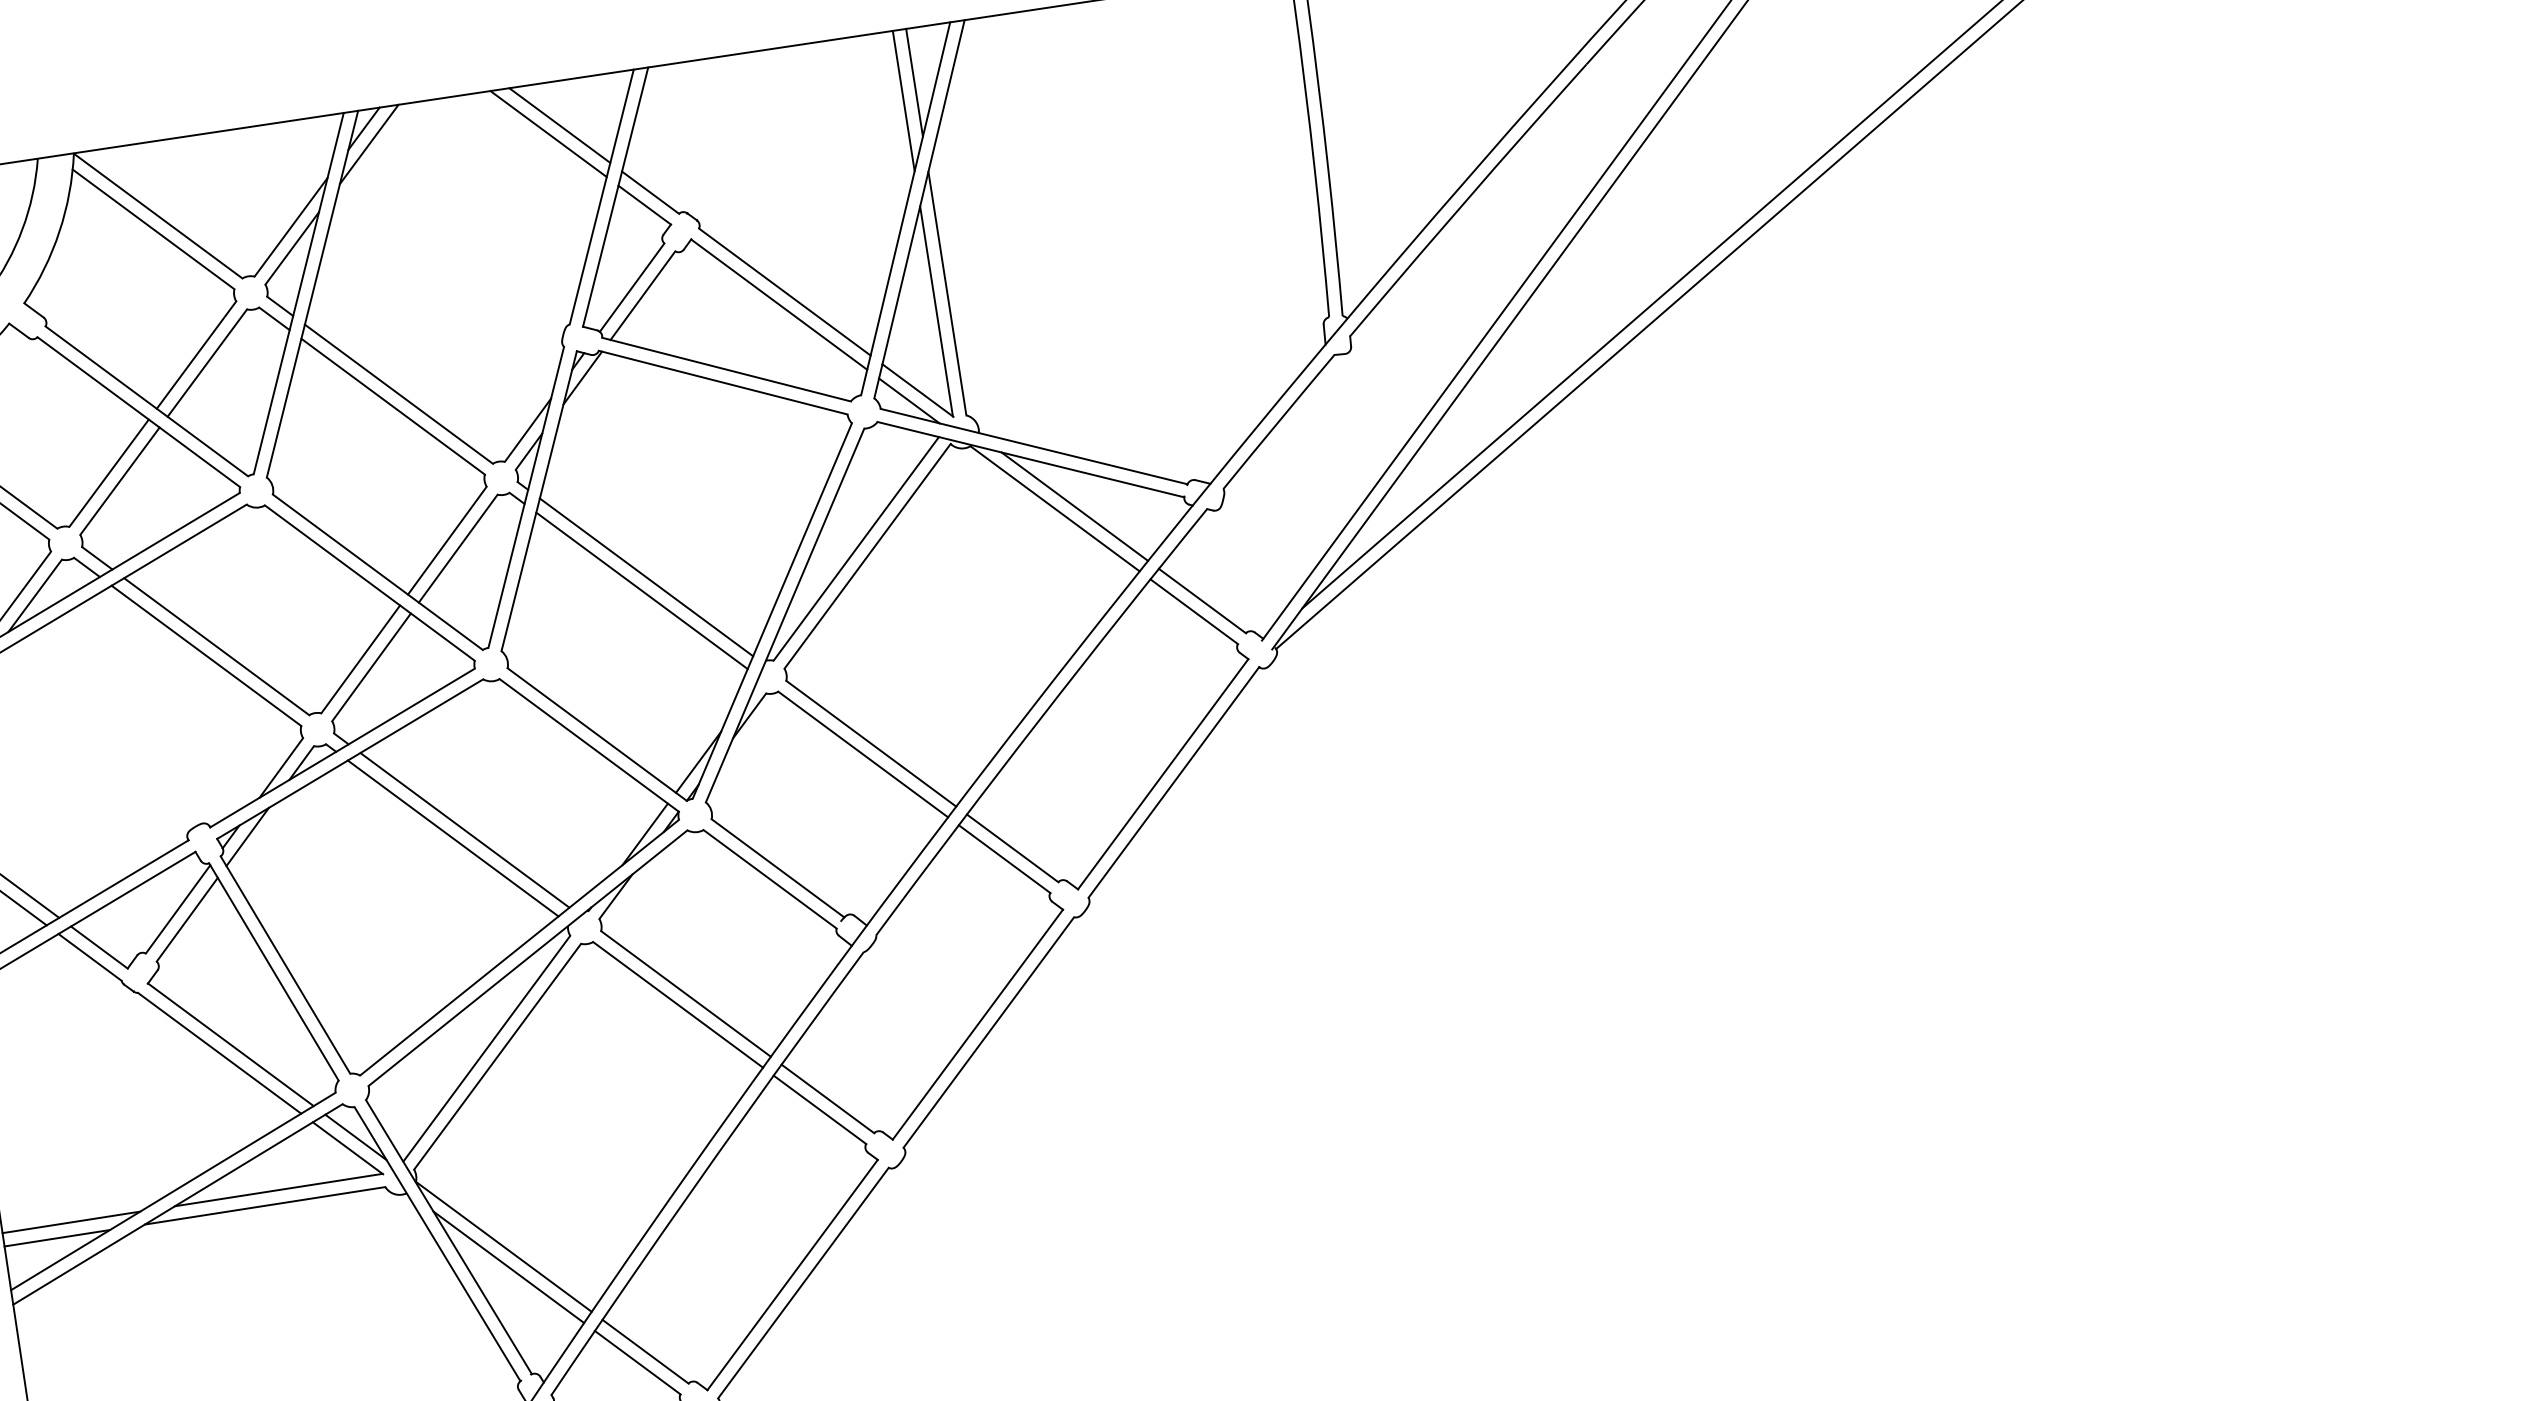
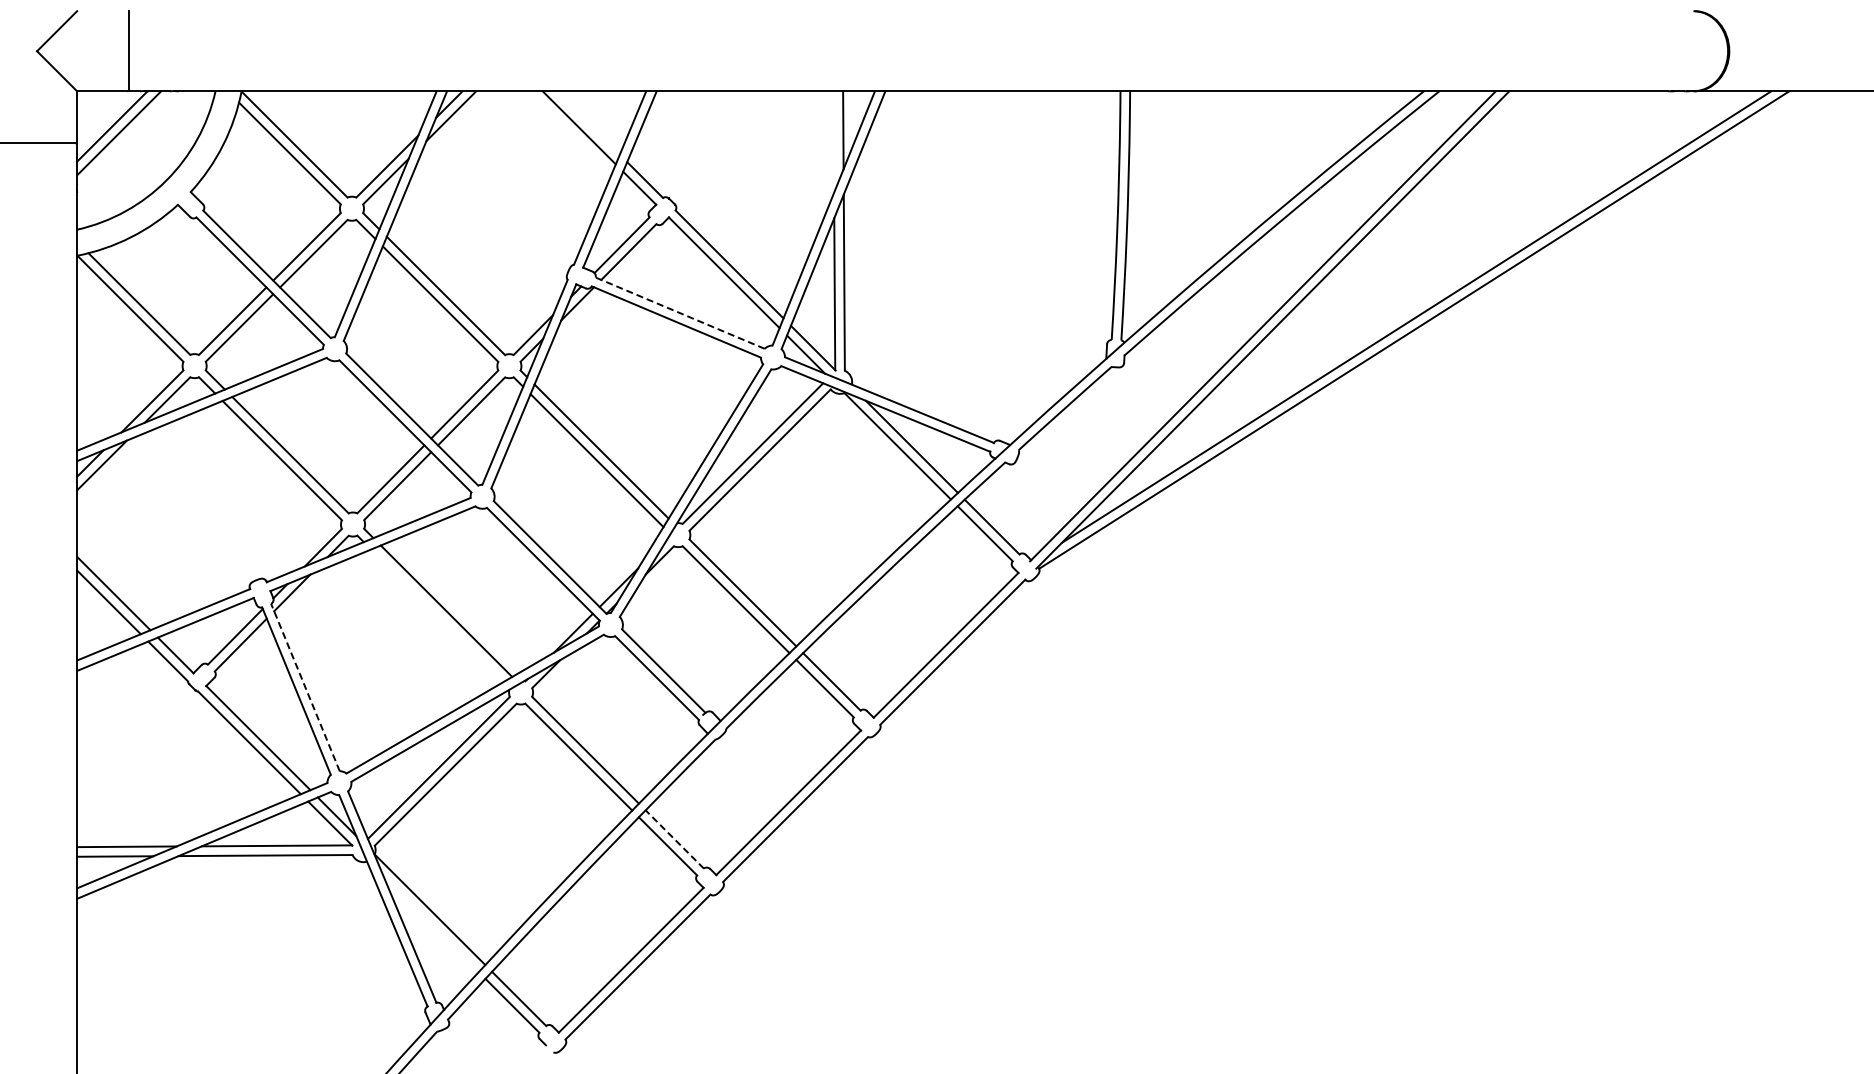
line: (903, 100) -> (833, 141), removed
line: (558, 124) -> (587, 122), removed
line: (727, 370) -> (680, 313), solid -> dashed
line: (453, 838) -> (437, 615), removed
line: (285, 965) -> (305, 687), solid -> dashed
line: (827, 1099) -> (674, 839), solid -> dashed
line: (508, 1266) -> (431, 924), removed

